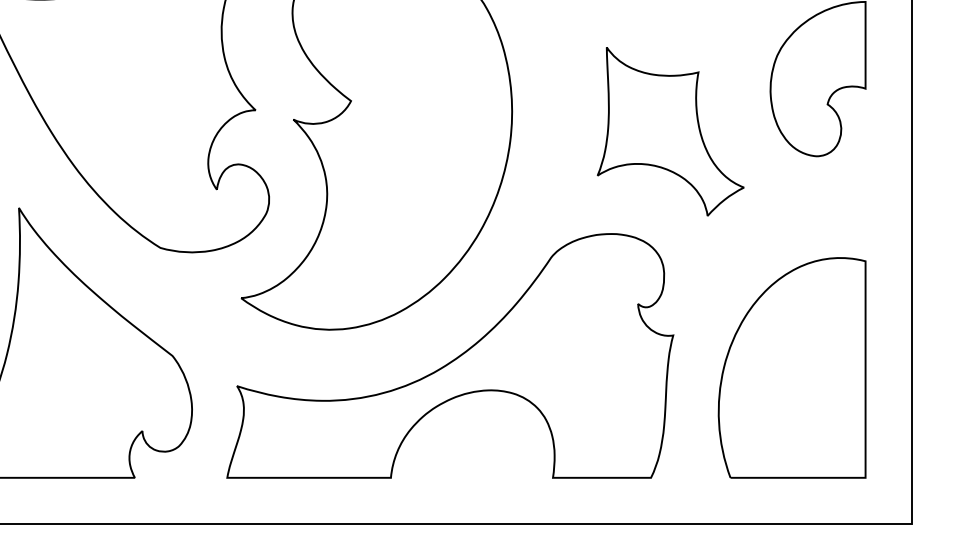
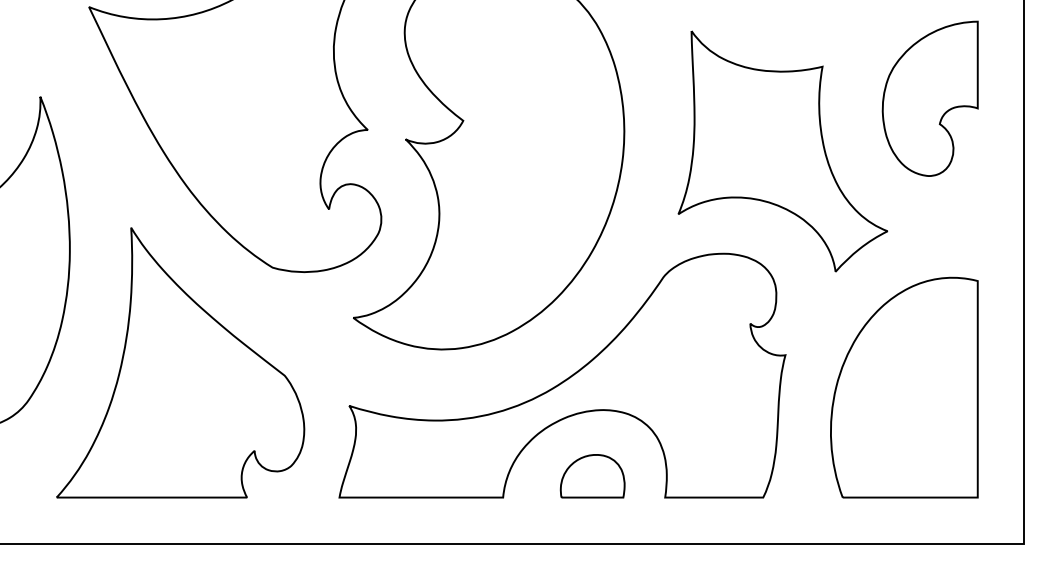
part: (670, 131) -> (782, 151), size x1.43
part: (480, 456) -> (592, 476), added

